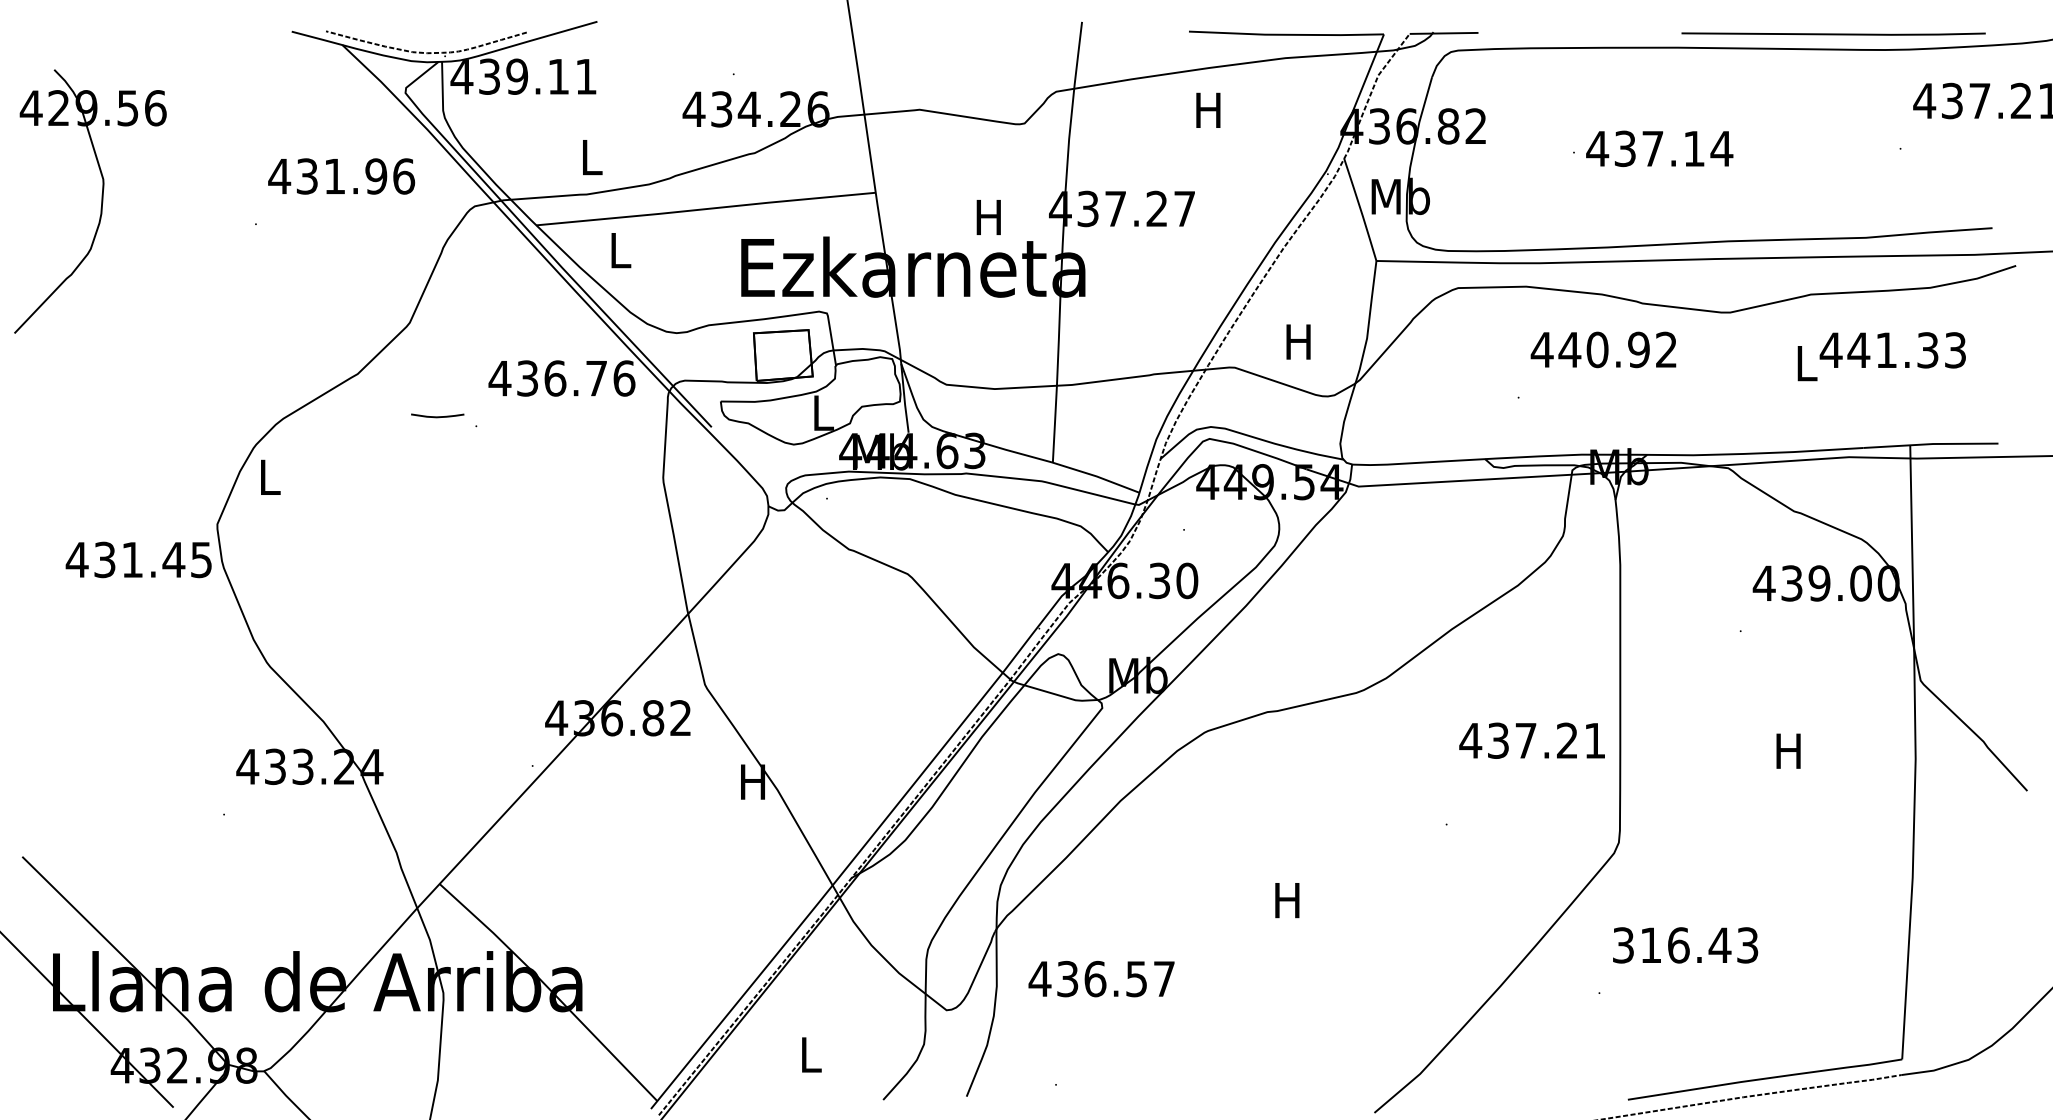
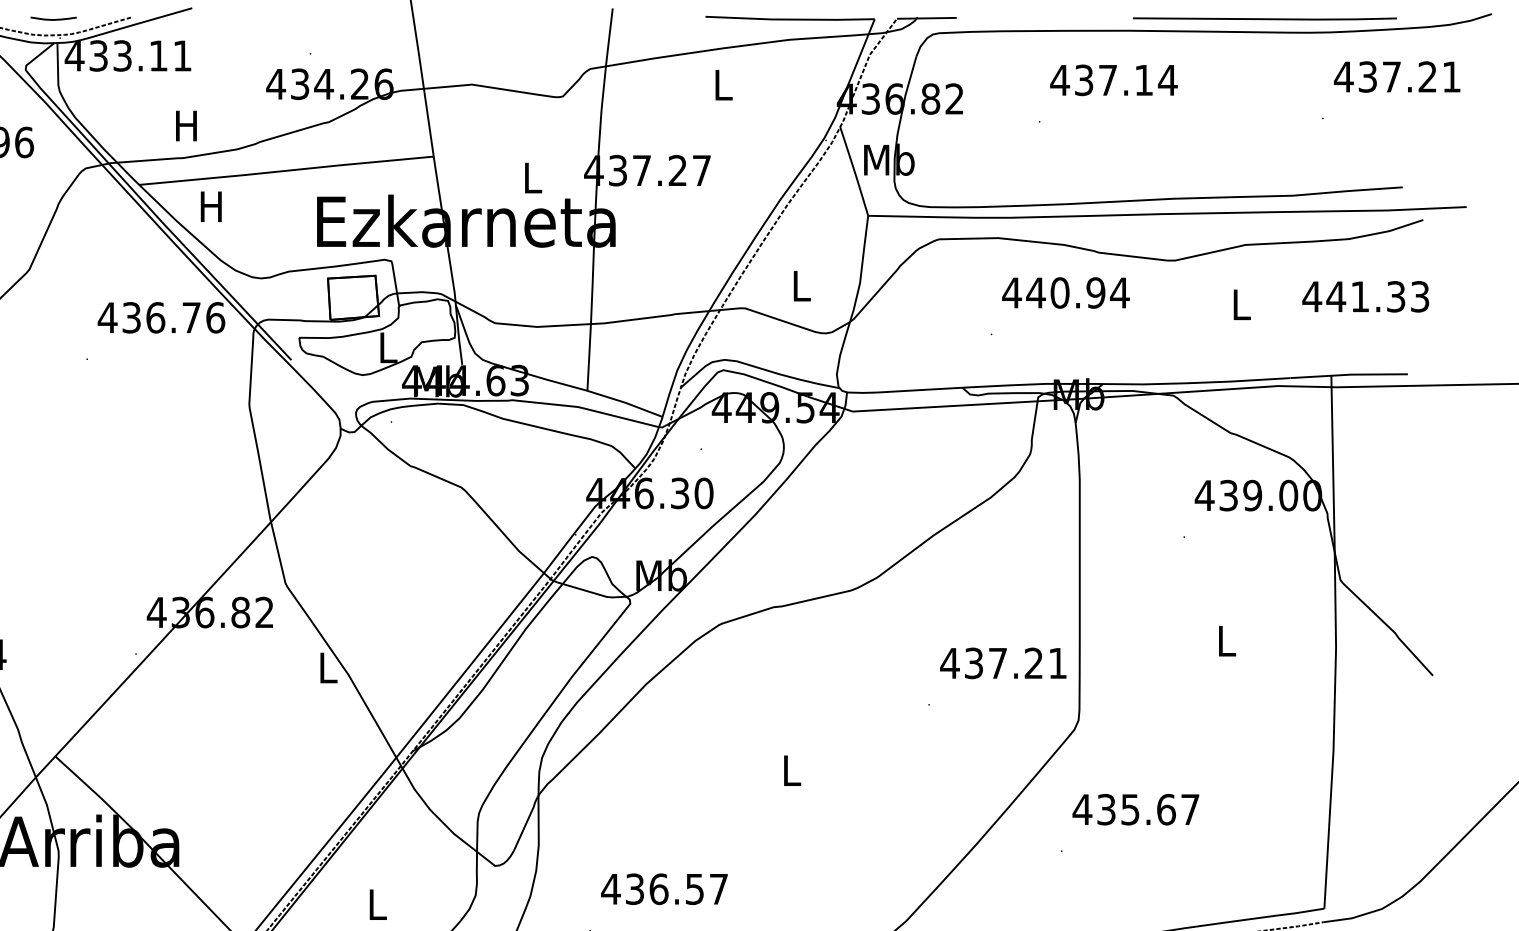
text: (517, 76) -> (122, 55), 439.11 -> 433.11
text: (1208, 109) -> (722, 84), H -> L
text: (1659, 148) -> (1113, 80), moved
text: (590, 157) -> (186, 126), L -> H
text: (988, 217) -> (531, 178), H -> L
text: (619, 250) -> (211, 206), L -> H
text: (1298, 341) -> (800, 285), H -> L
text: (1666, 349) -> (1119, 292), 440.92 -> 440.94
text: (1892, 350) -> (1365, 296), moved
curve: (437, 416) -> (53, 19), moved
text: (1531, 740) -> (1002, 663), moved
text: (1788, 750) -> (1225, 640), H -> L
text: (753, 781) -> (327, 667), H -> L
text: (1287, 900) -> (791, 770), H -> L
text: (1684, 945) -> (1135, 809), 316.43 -> 435.67
text: (1101, 979) -> (664, 889), moved

